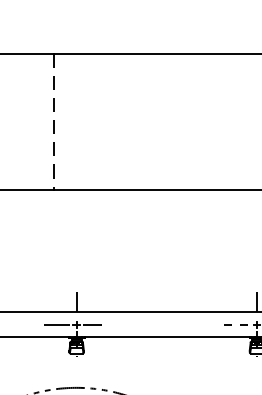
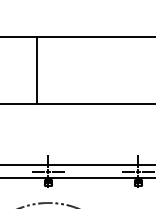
line: (54, 122) -> (37, 70), dashed -> solid

